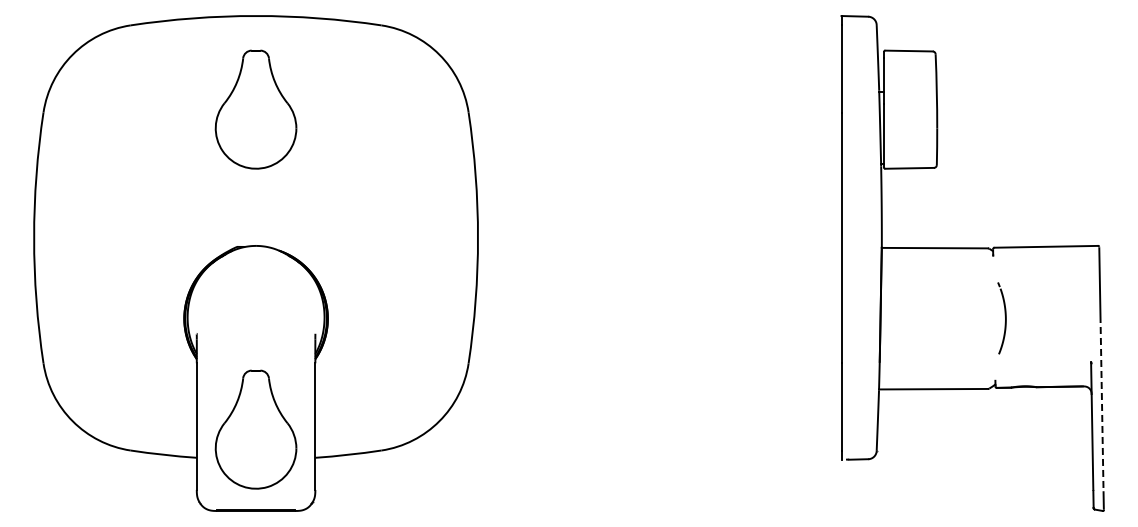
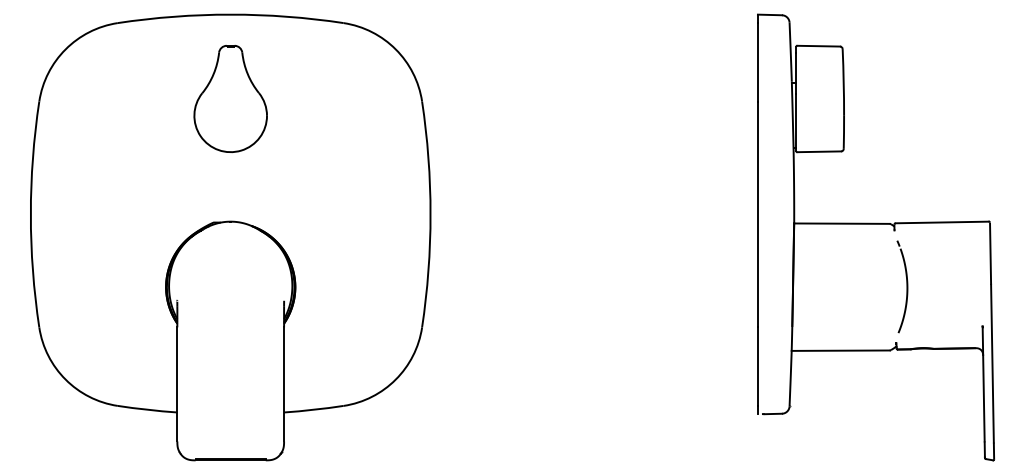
part: (1001, 318) -> (901, 287), size x1.43
line: (1102, 403) -> (992, 363), dashed -> solid
part: (255, 429) -> (230, 386), removed

